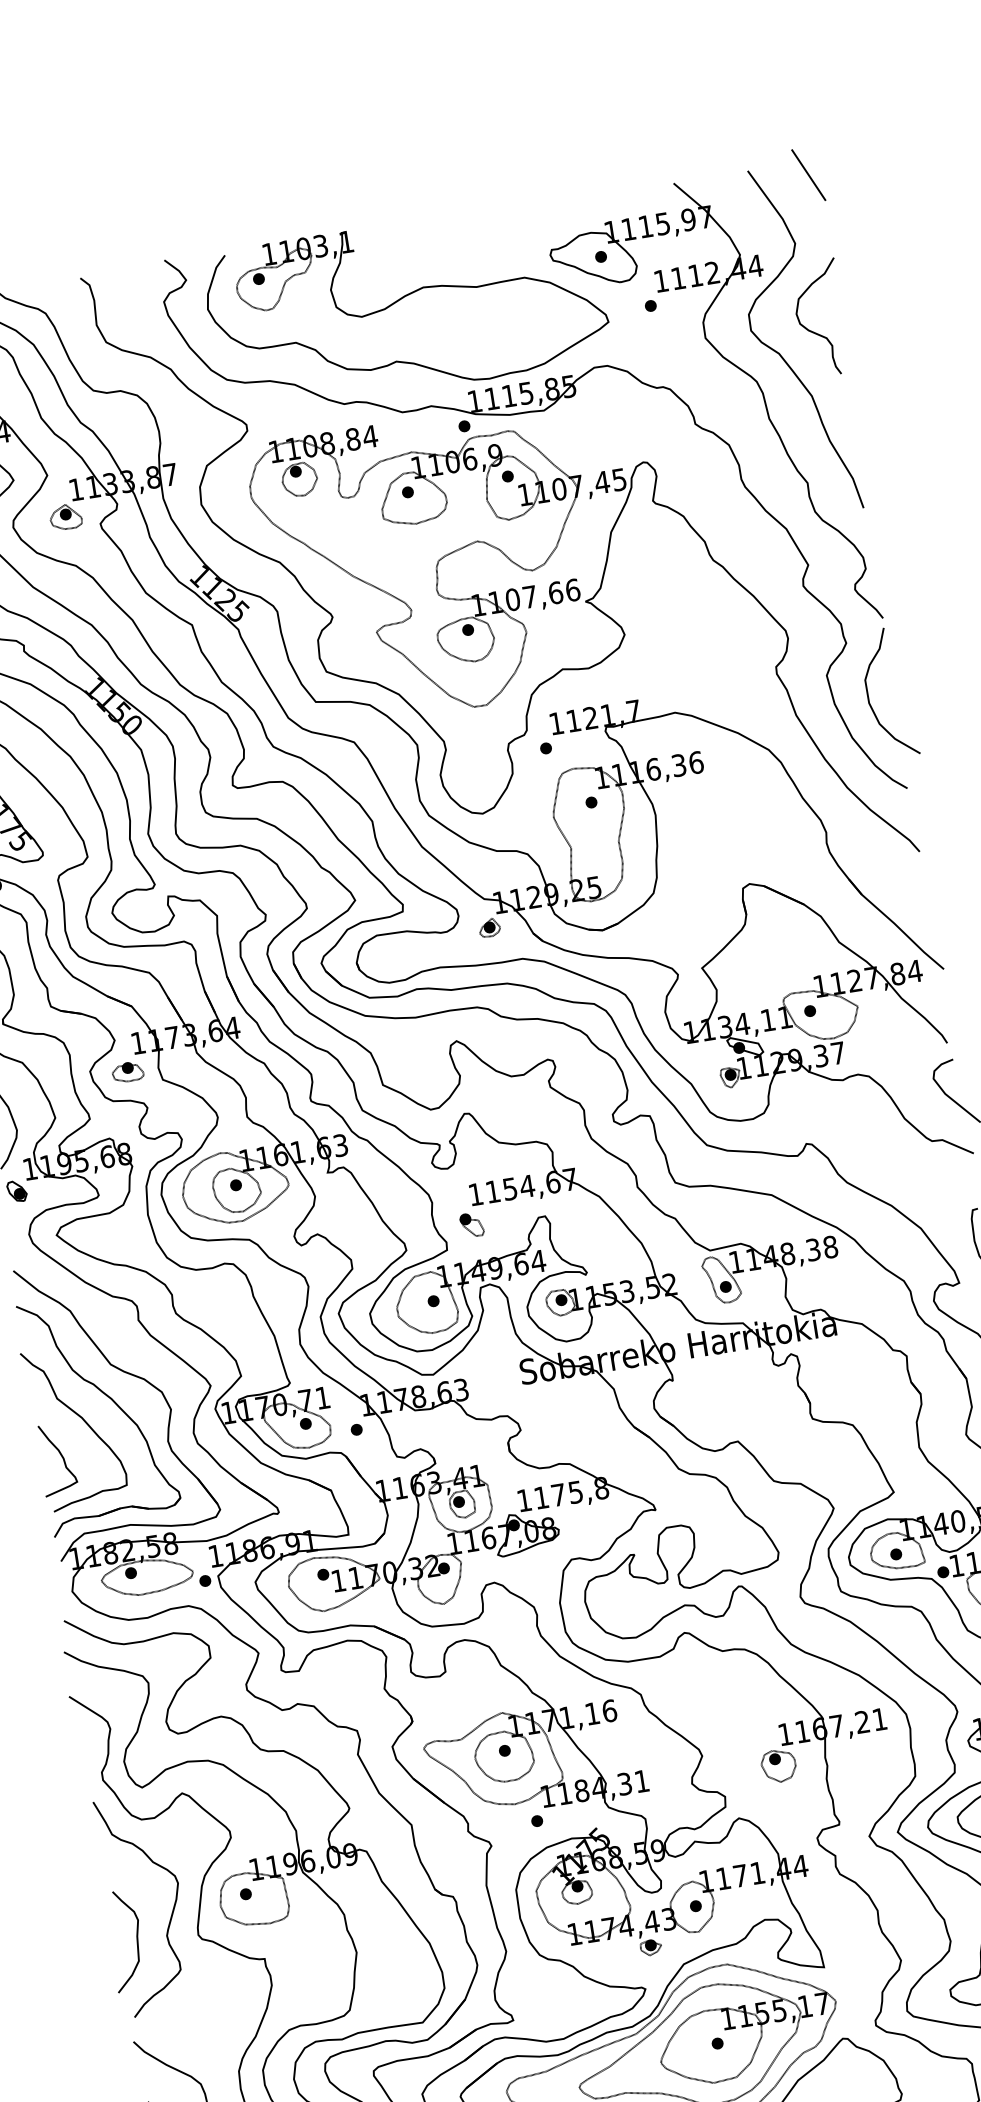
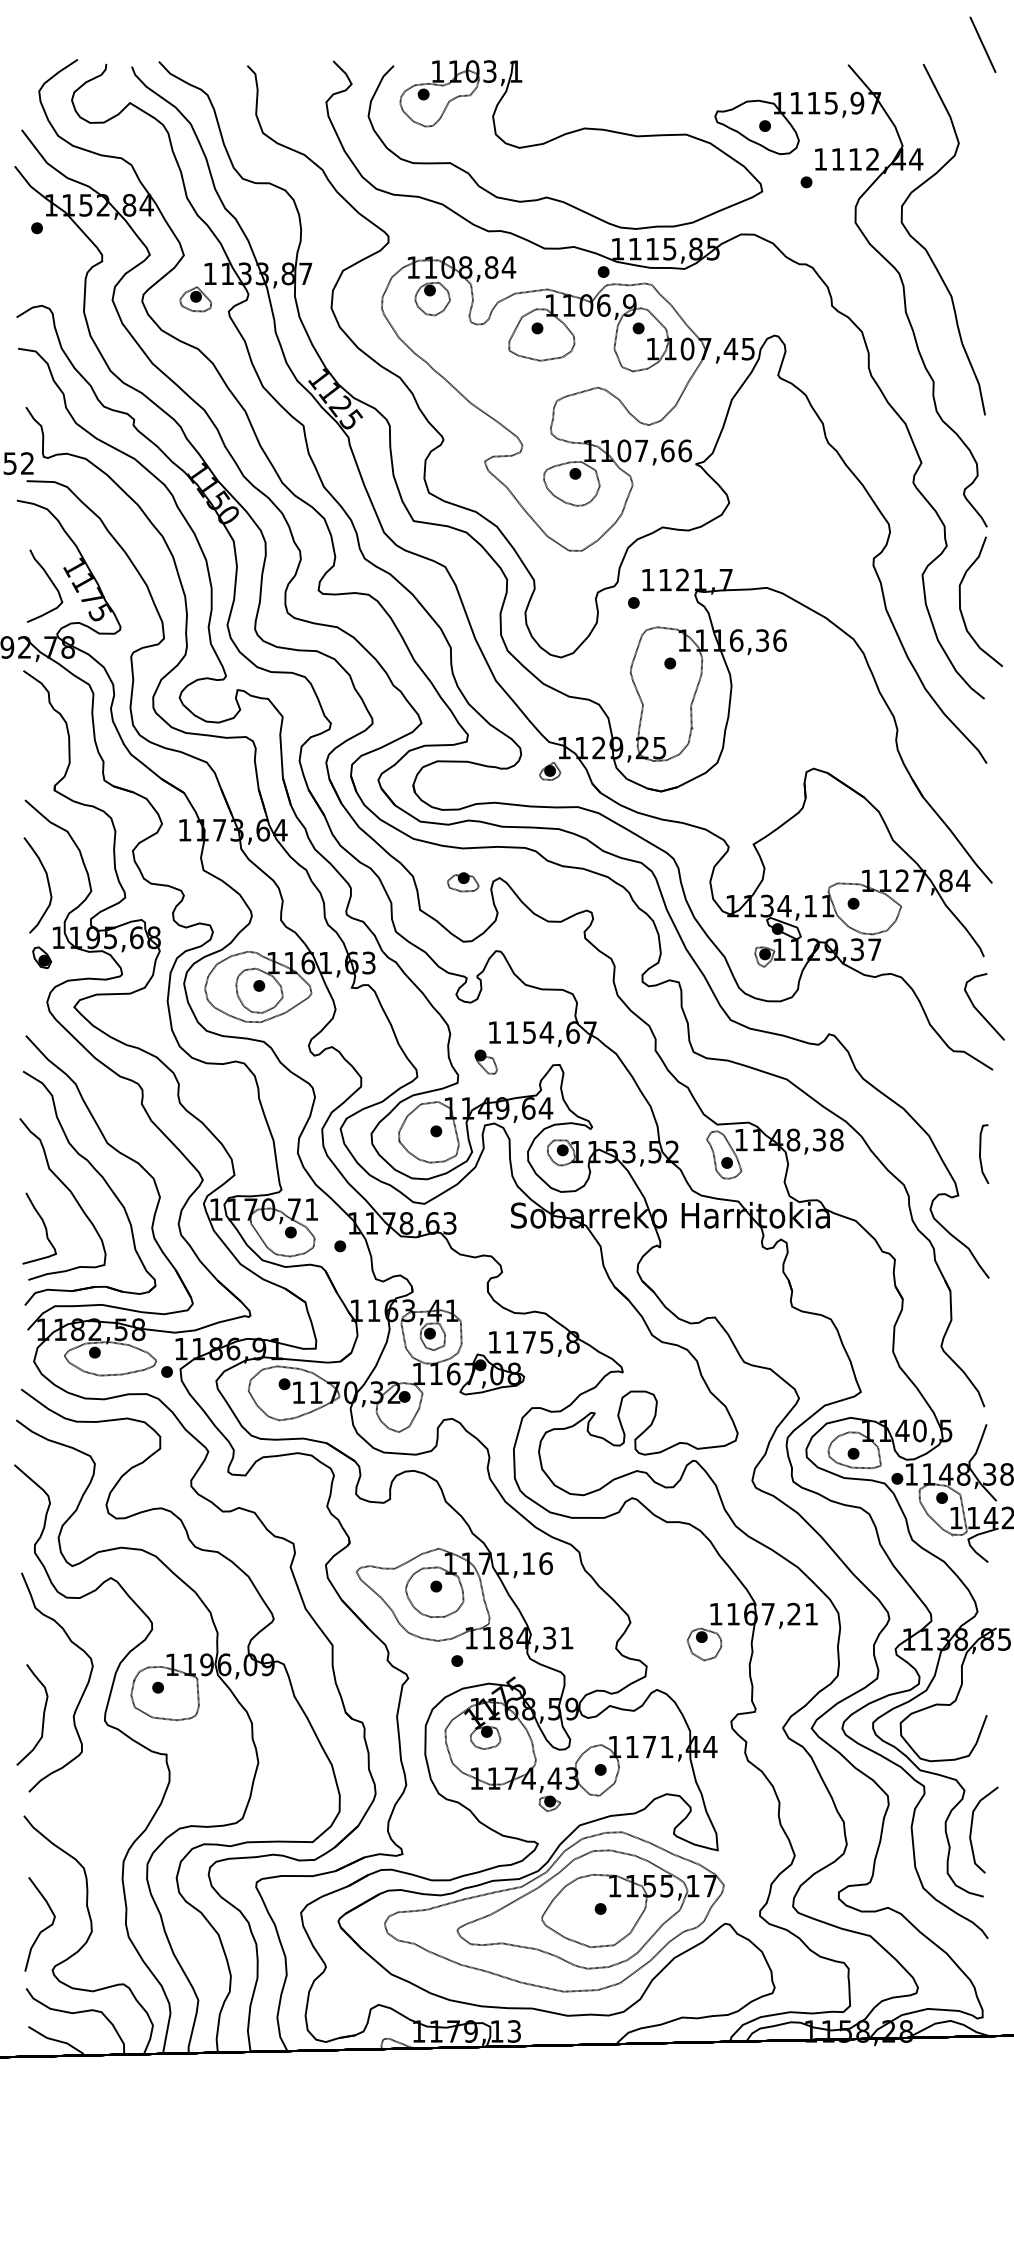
line: (808, 174) -> (982, 44), moved
curve: (814, 331) -> (964, 233), removed
part: (128, 1072) -> (463, 882), moved

